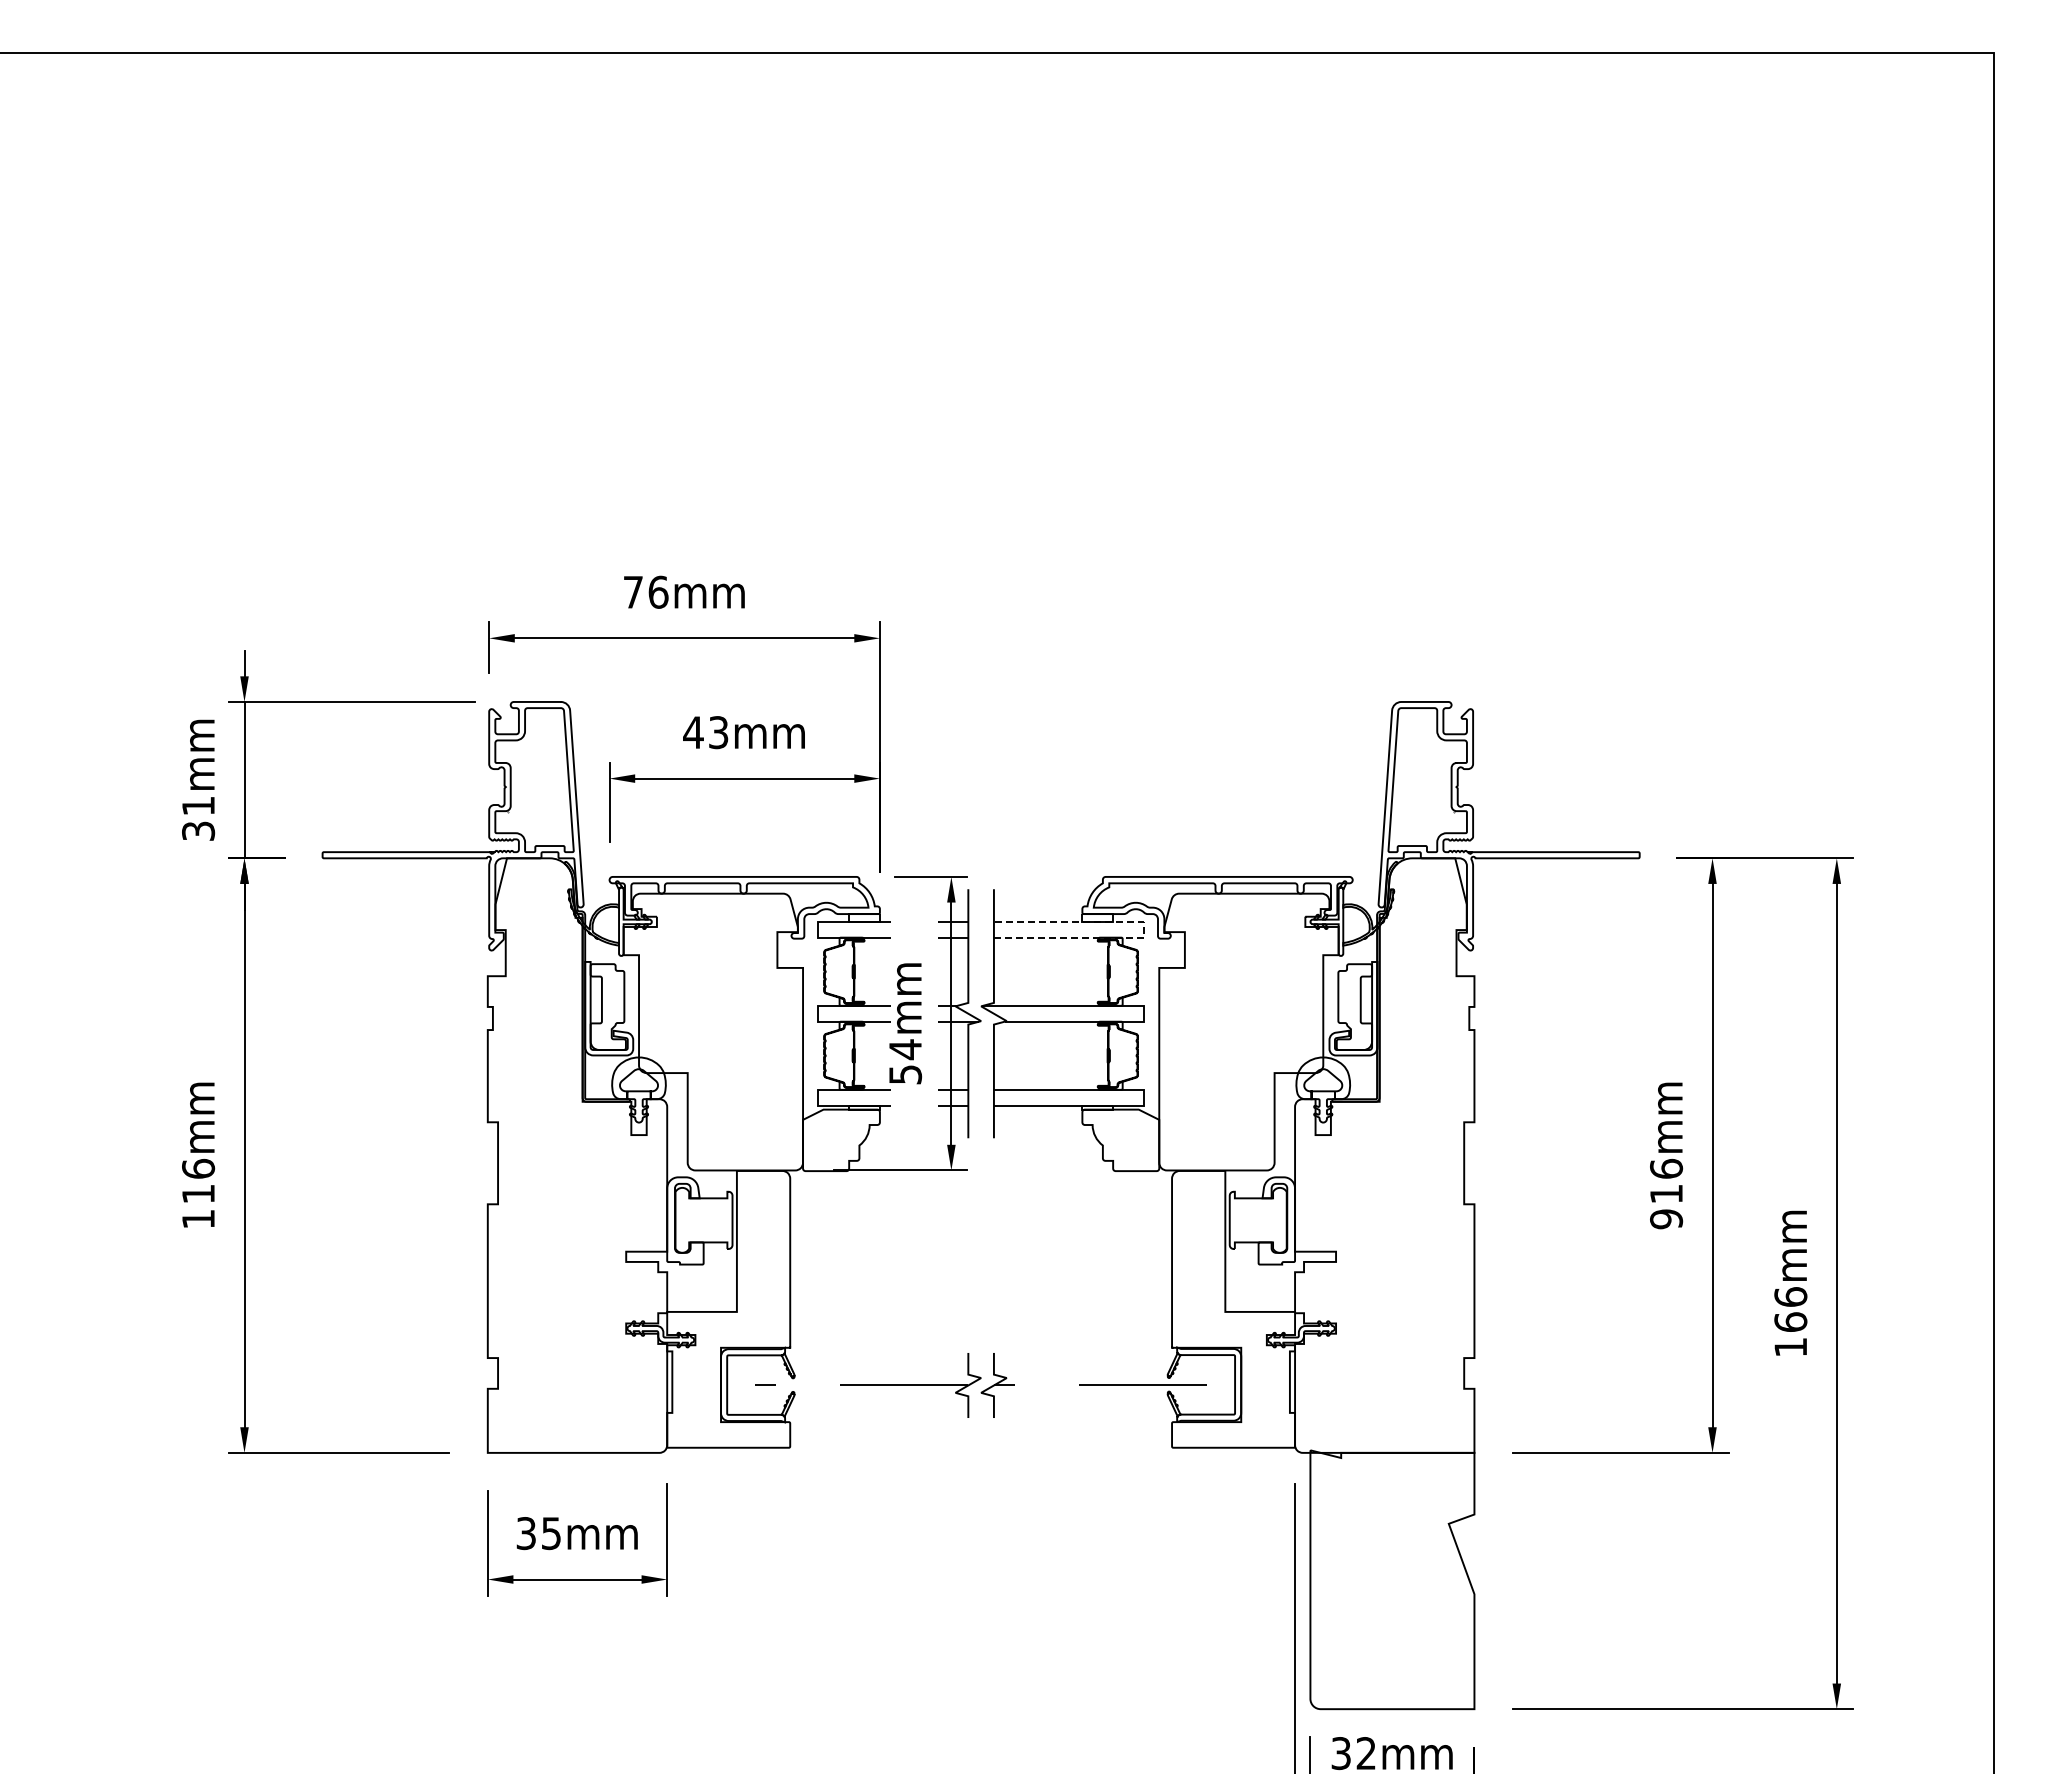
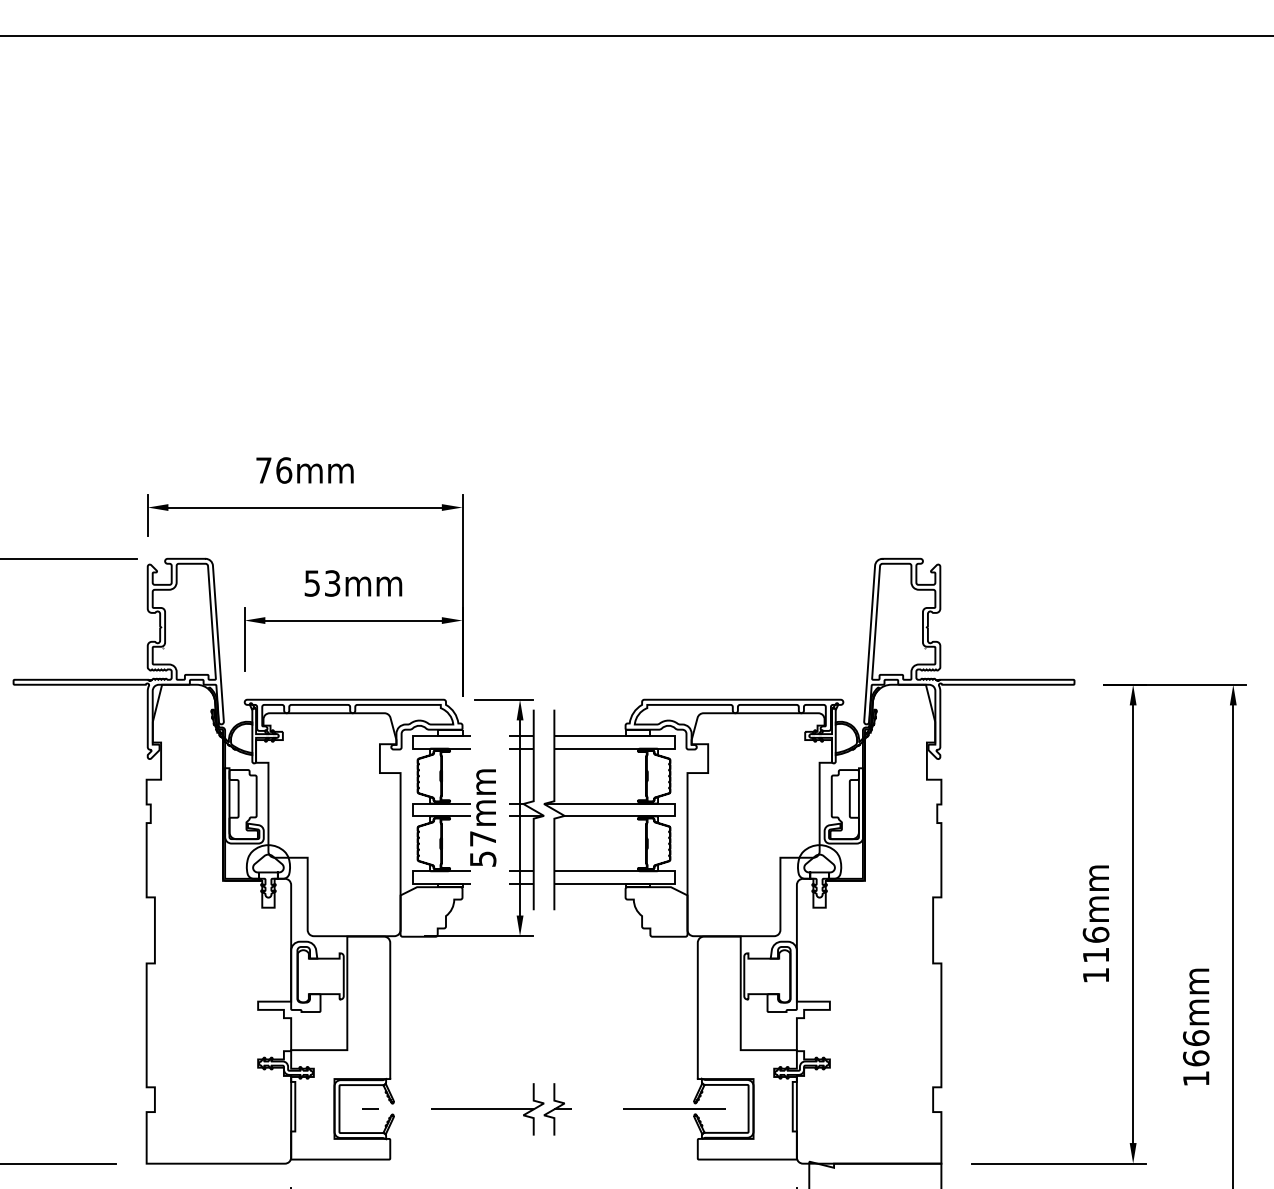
text: (693, 732) -> (312, 583), 43mm -> 53mm
line: (1143, 929) -> (674, 742), dashed -> solid
text: (905, 1049) -> (483, 838), 54mm -> 57mm
text: (1666, 1219) -> (1096, 975), 916mm -> 116mm

